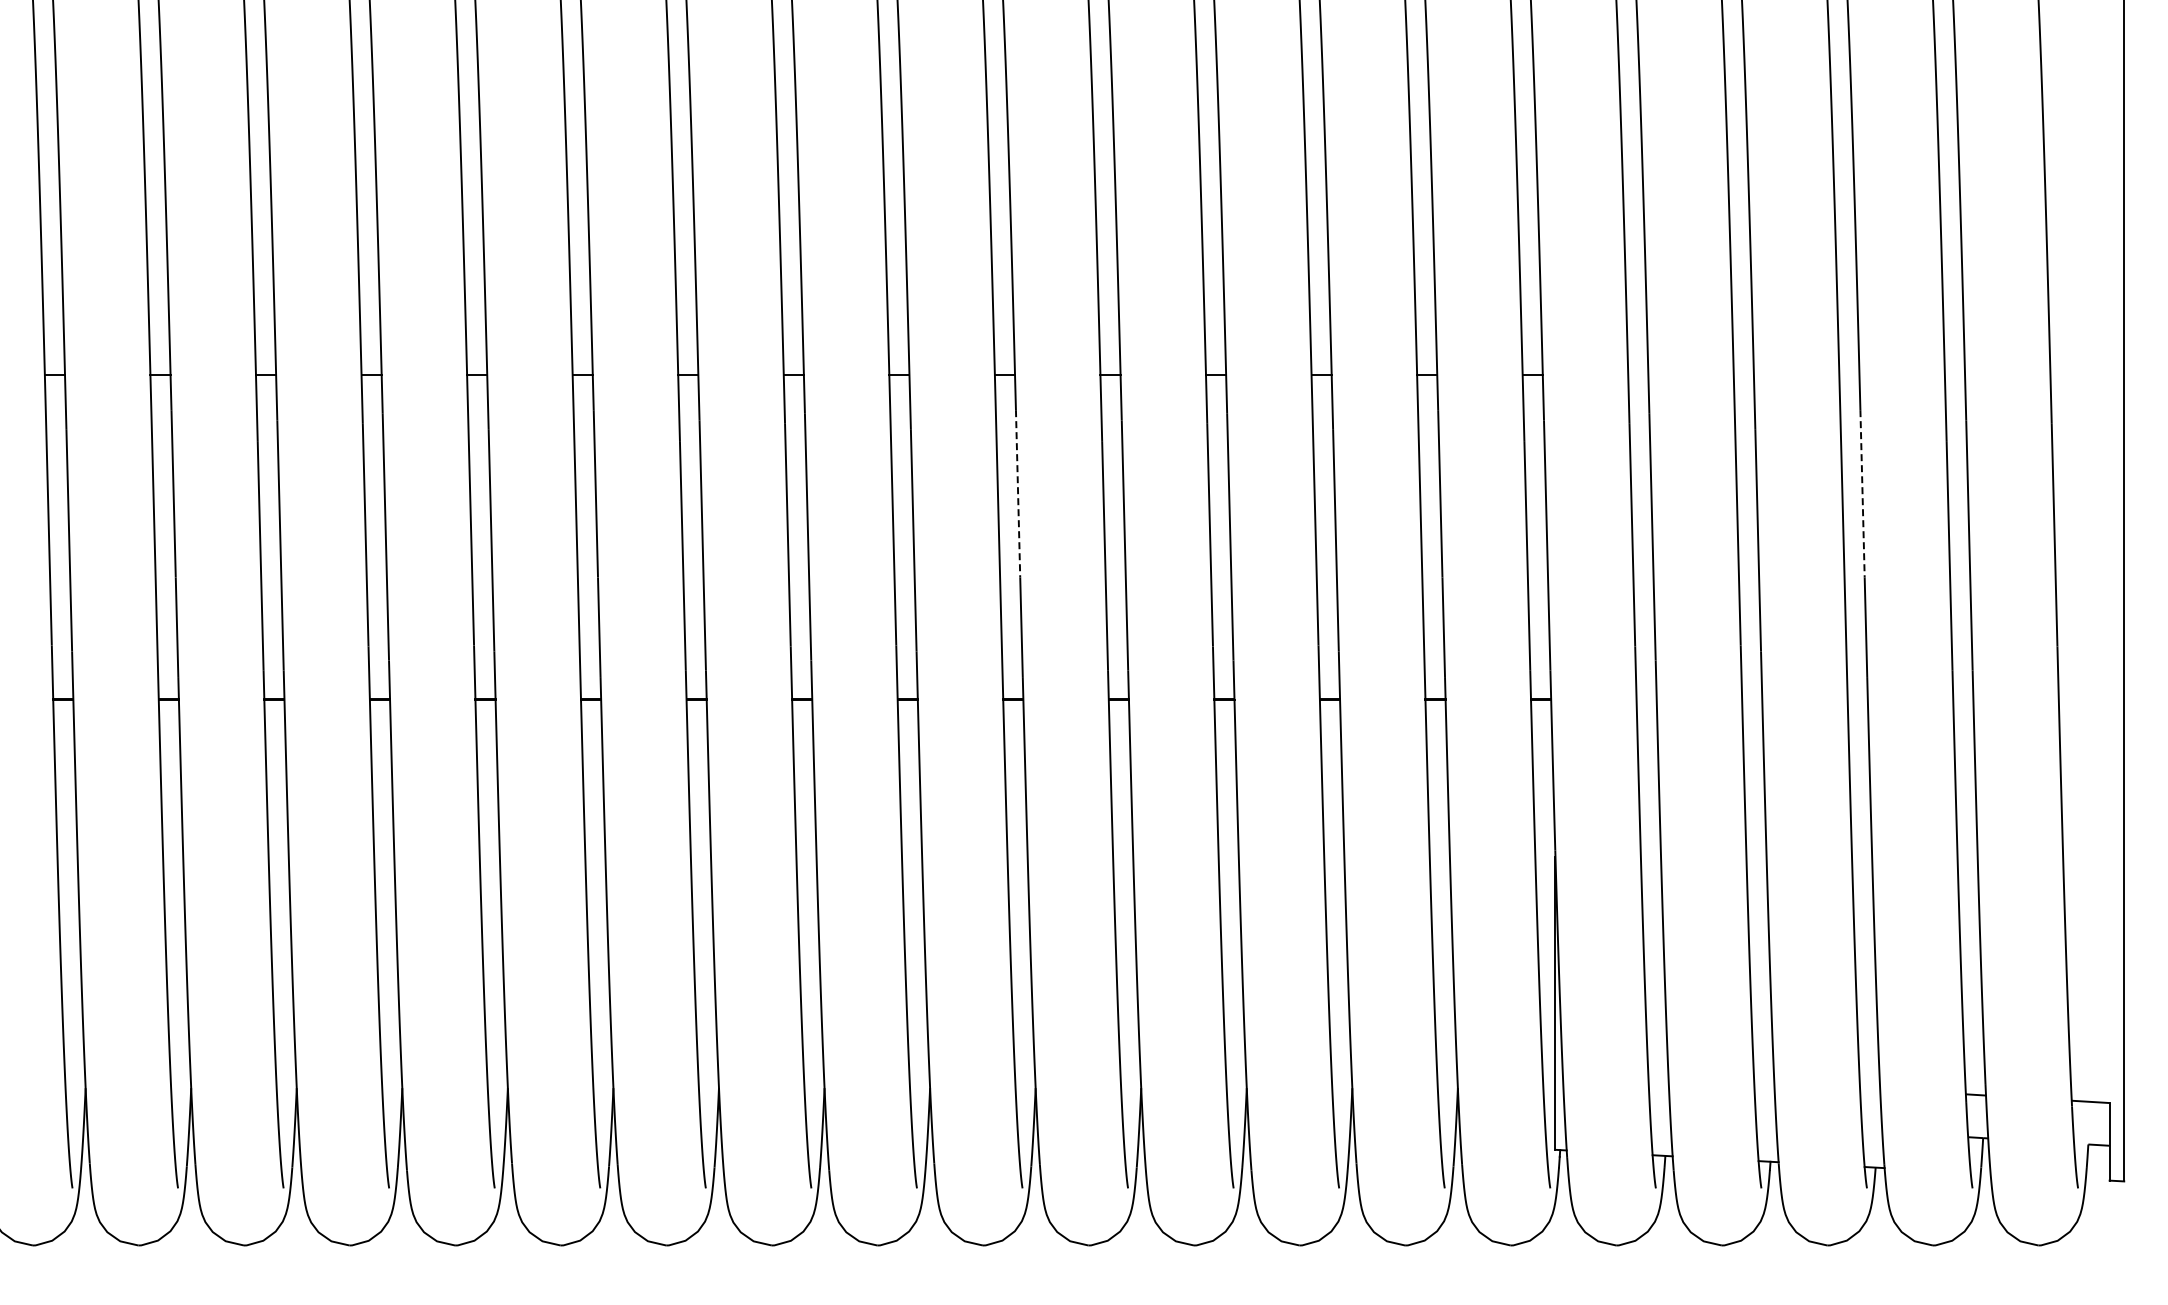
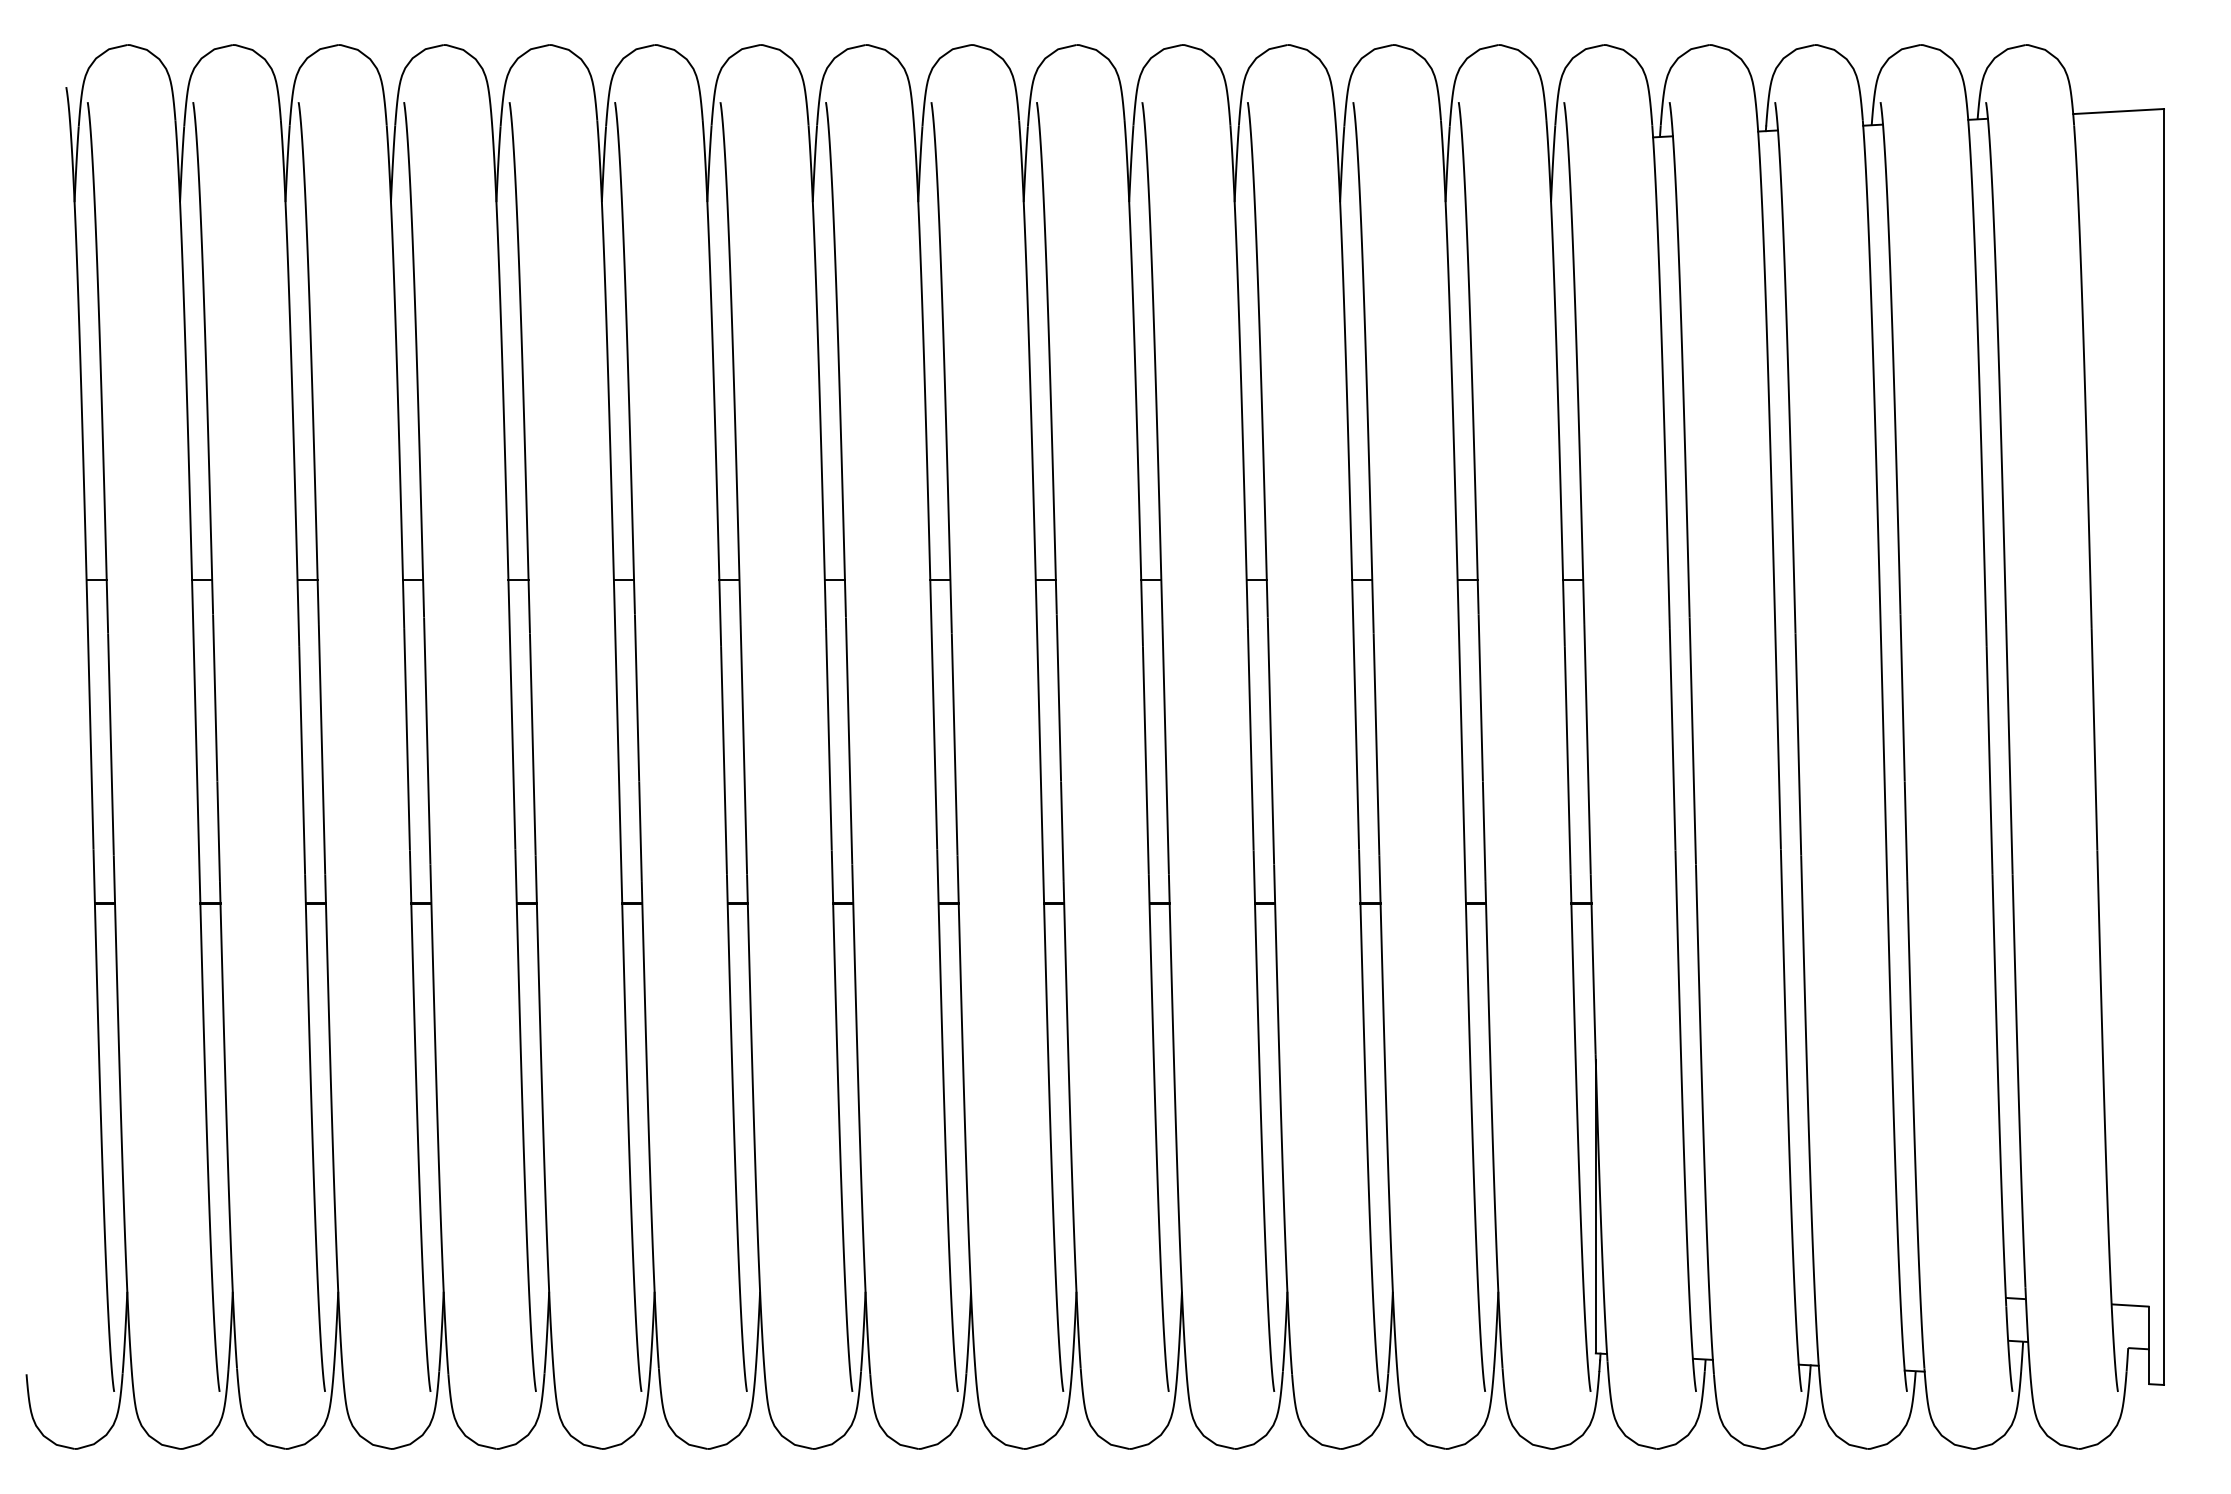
line: (1017, 494) -> (1058, 698), dashed -> solid
line: (1862, 494) -> (1902, 698), dashed -> solid

